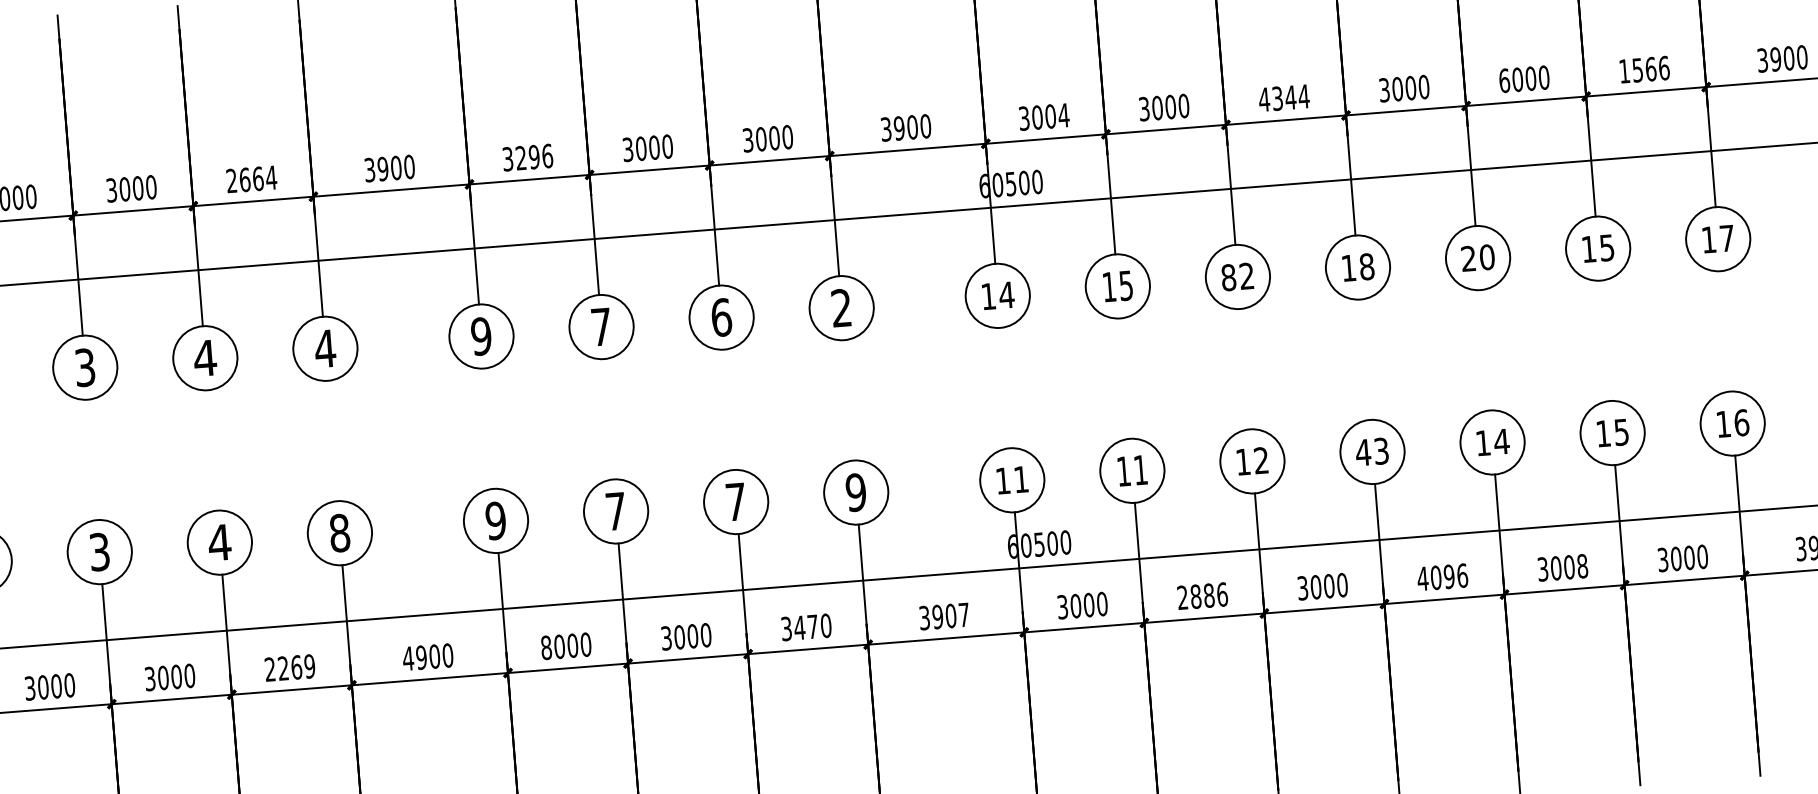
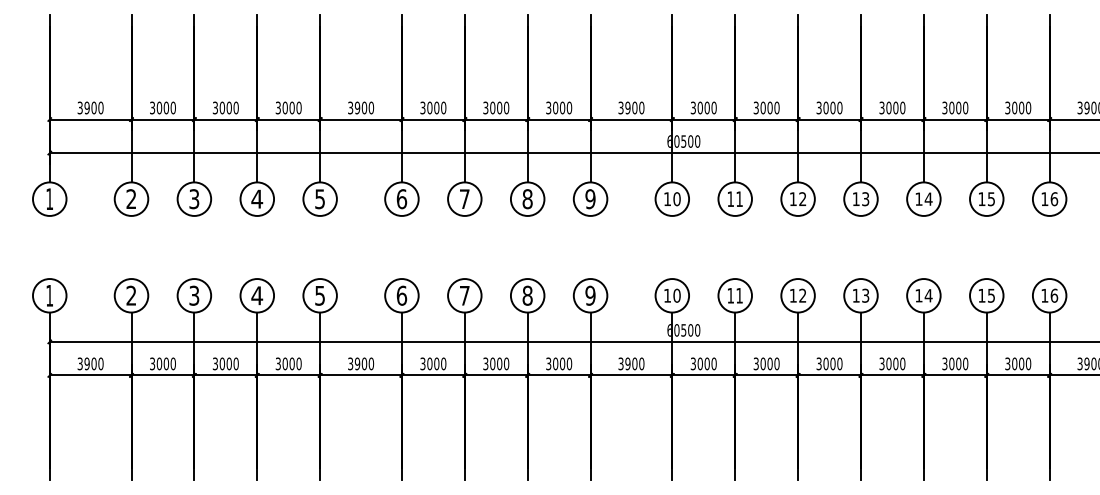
text: (1644, 68) -> (1018, 107), 1566 -> 3000
text: (1503, 79) -> (944, 107), 6000 -> 3000
text: (1284, 97) -> (829, 107), 4344 -> 3000
text: (1062, 114) -> (713, 107), 3004 -> 3000
text: (533, 156) -> (436, 107), 3296 -> 3000
text: (251, 178) -> (288, 107), 2664 -> 3000
text: (1727, 239) -> (1054, 199), 17 -> 16
text: (1477, 256) -> (923, 198), 20 -> 14
text: (1366, 267) -> (865, 199), 18 -> 13
text: (1227, 278) -> (792, 199), 82 -> 12
text: (1126, 286) -> (739, 199), 15 -> 11
text: (1005, 295) -> (676, 199), 14 -> 10
text: (841, 308) -> (590, 199), 2 -> 9
text: (721, 318) -> (527, 199), 6 -> 8
text: (480, 337) -> (401, 199), 9 -> 6
text: (324, 349) -> (319, 199), 4 -> 5
text: (1363, 452) -> (856, 295), 43 -> 13
text: (1020, 479) -> (676, 295), 11 -> 10
text: (735, 501) -> (527, 295), 7 -> 8
text: (495, 520) -> (401, 295), 9 -> 6
text: (340, 532) -> (320, 295), 8 -> 5
text: (1582, 565) -> (965, 363), 3008 -> 3000
text: (1442, 576) -> (892, 363), 4096 -> 3000
text: (1202, 595) -> (766, 363), 2886 -> 3000
text: (963, 614) -> (641, 363), 3907 -> 3900
text: (805, 626) -> (558, 363), 3470 -> 3000
text: (545, 647) -> (422, 363), 8000 -> 3000
text: (408, 657) -> (350, 363), 4900 -> 3900
text: (289, 667) -> (288, 363), 2269 -> 3000

